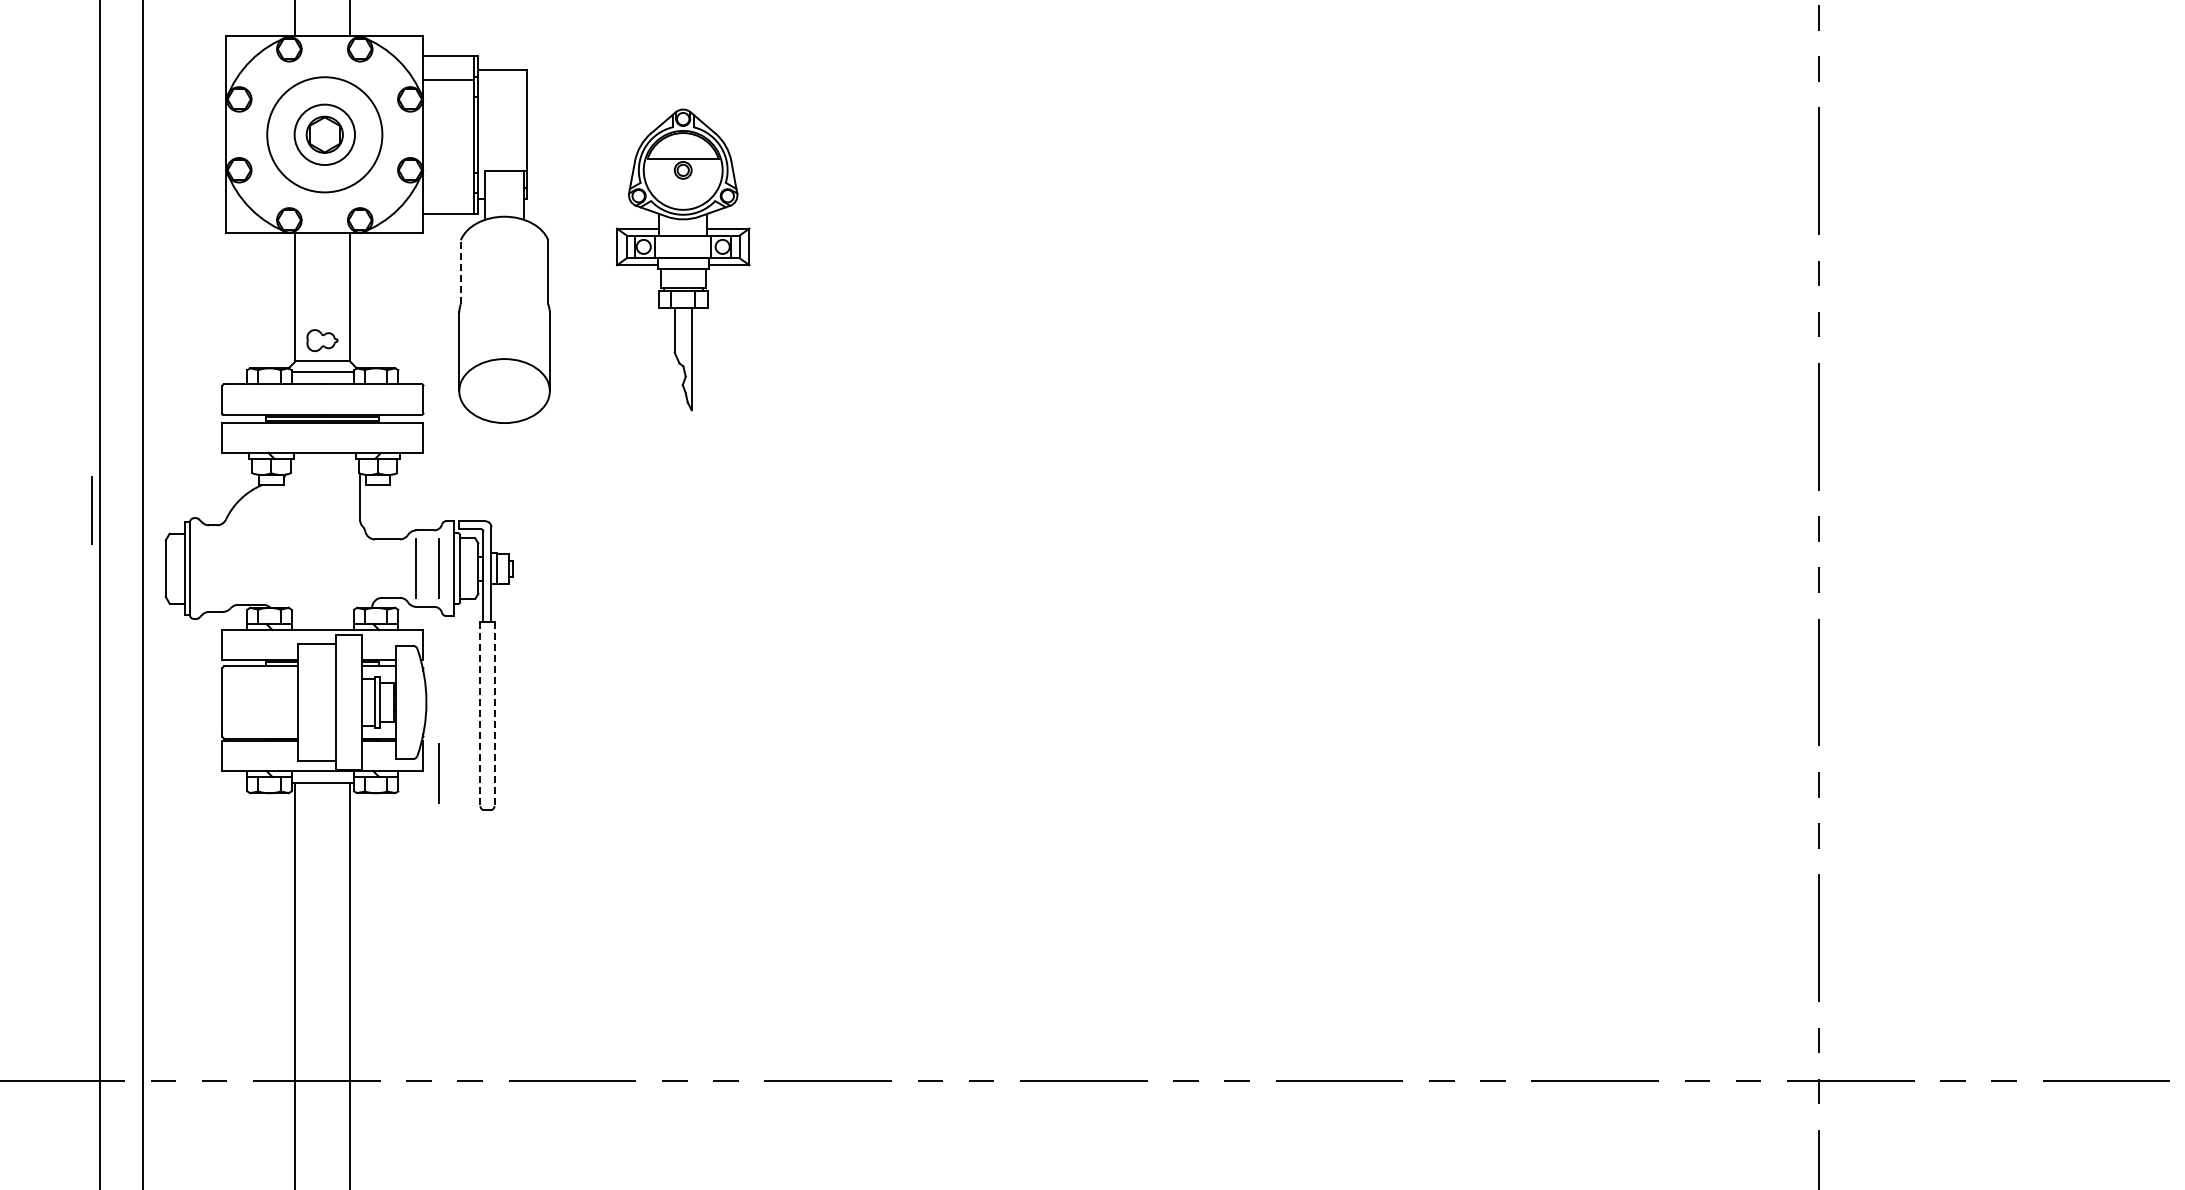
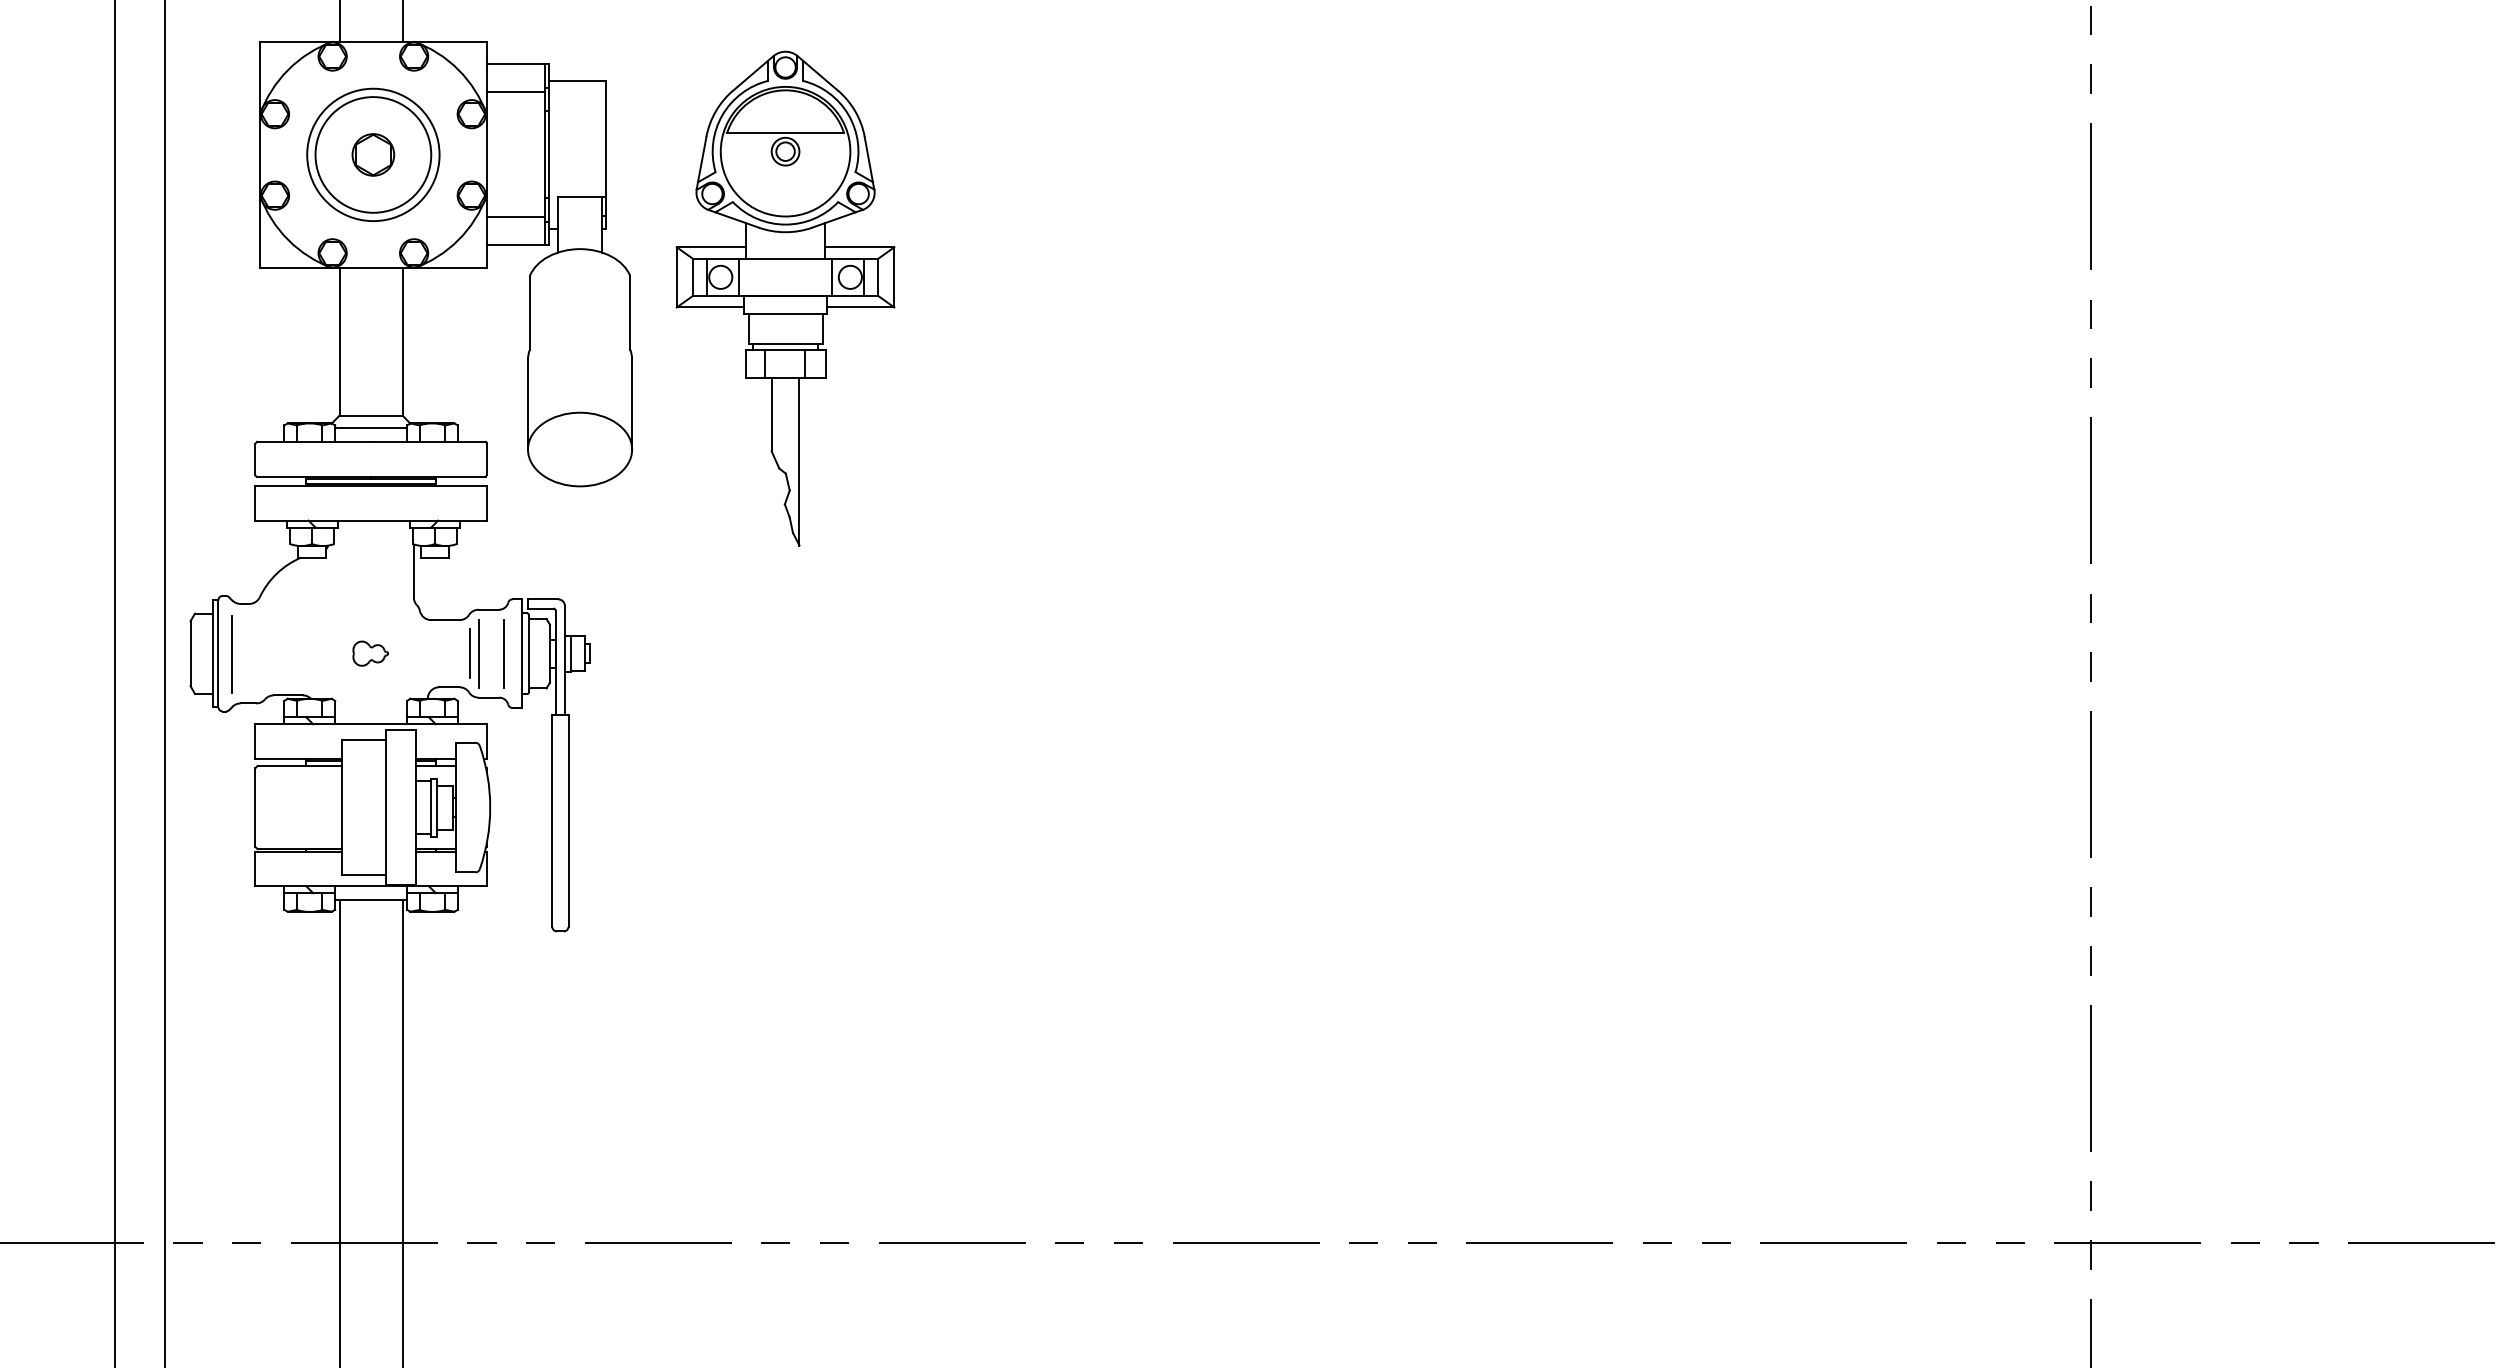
circle: (324, 134) -> (373, 154), size x1.67
line: (448, 189) -> (515, 217), added
part: (682, 259) -> (784, 298), size x1.43
line: (460, 271) -> (529, 312), dashed -> solid
part: (322, 340) -> (370, 653), moved
line: (91, 510) -> (231, 654), moved
line: (408, 568) -> (469, 653), added
line: (480, 714) -> (552, 821), dashed -> solid
line: (494, 714) -> (568, 821), dashed -> solid
line: (438, 773) -> (504, 889), removed

